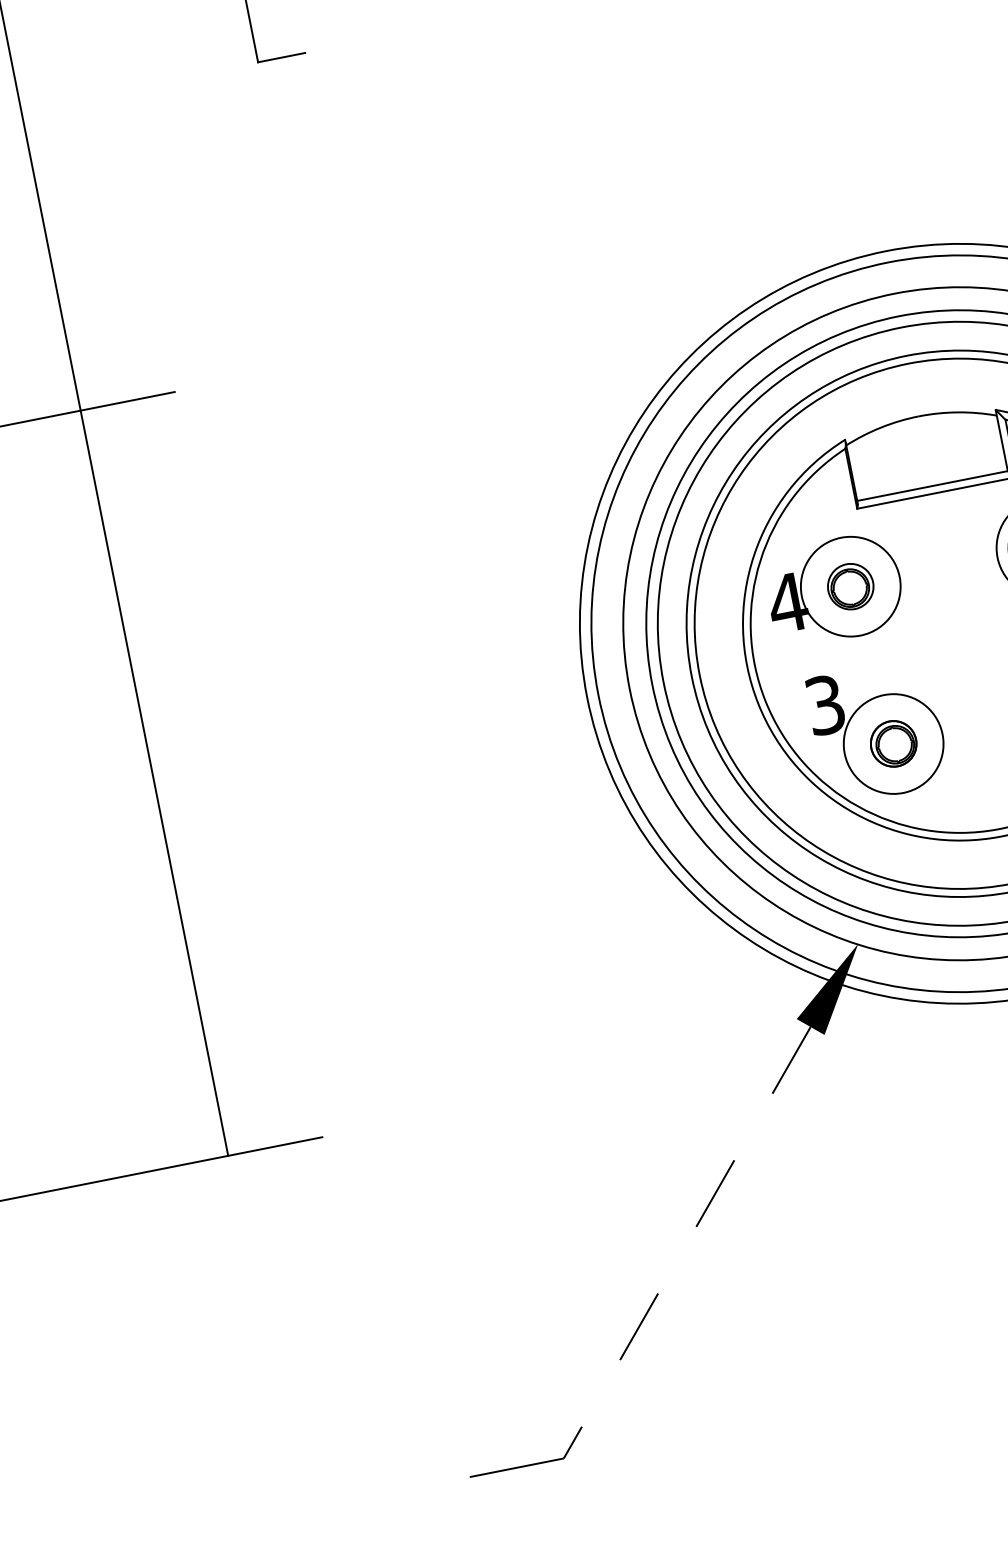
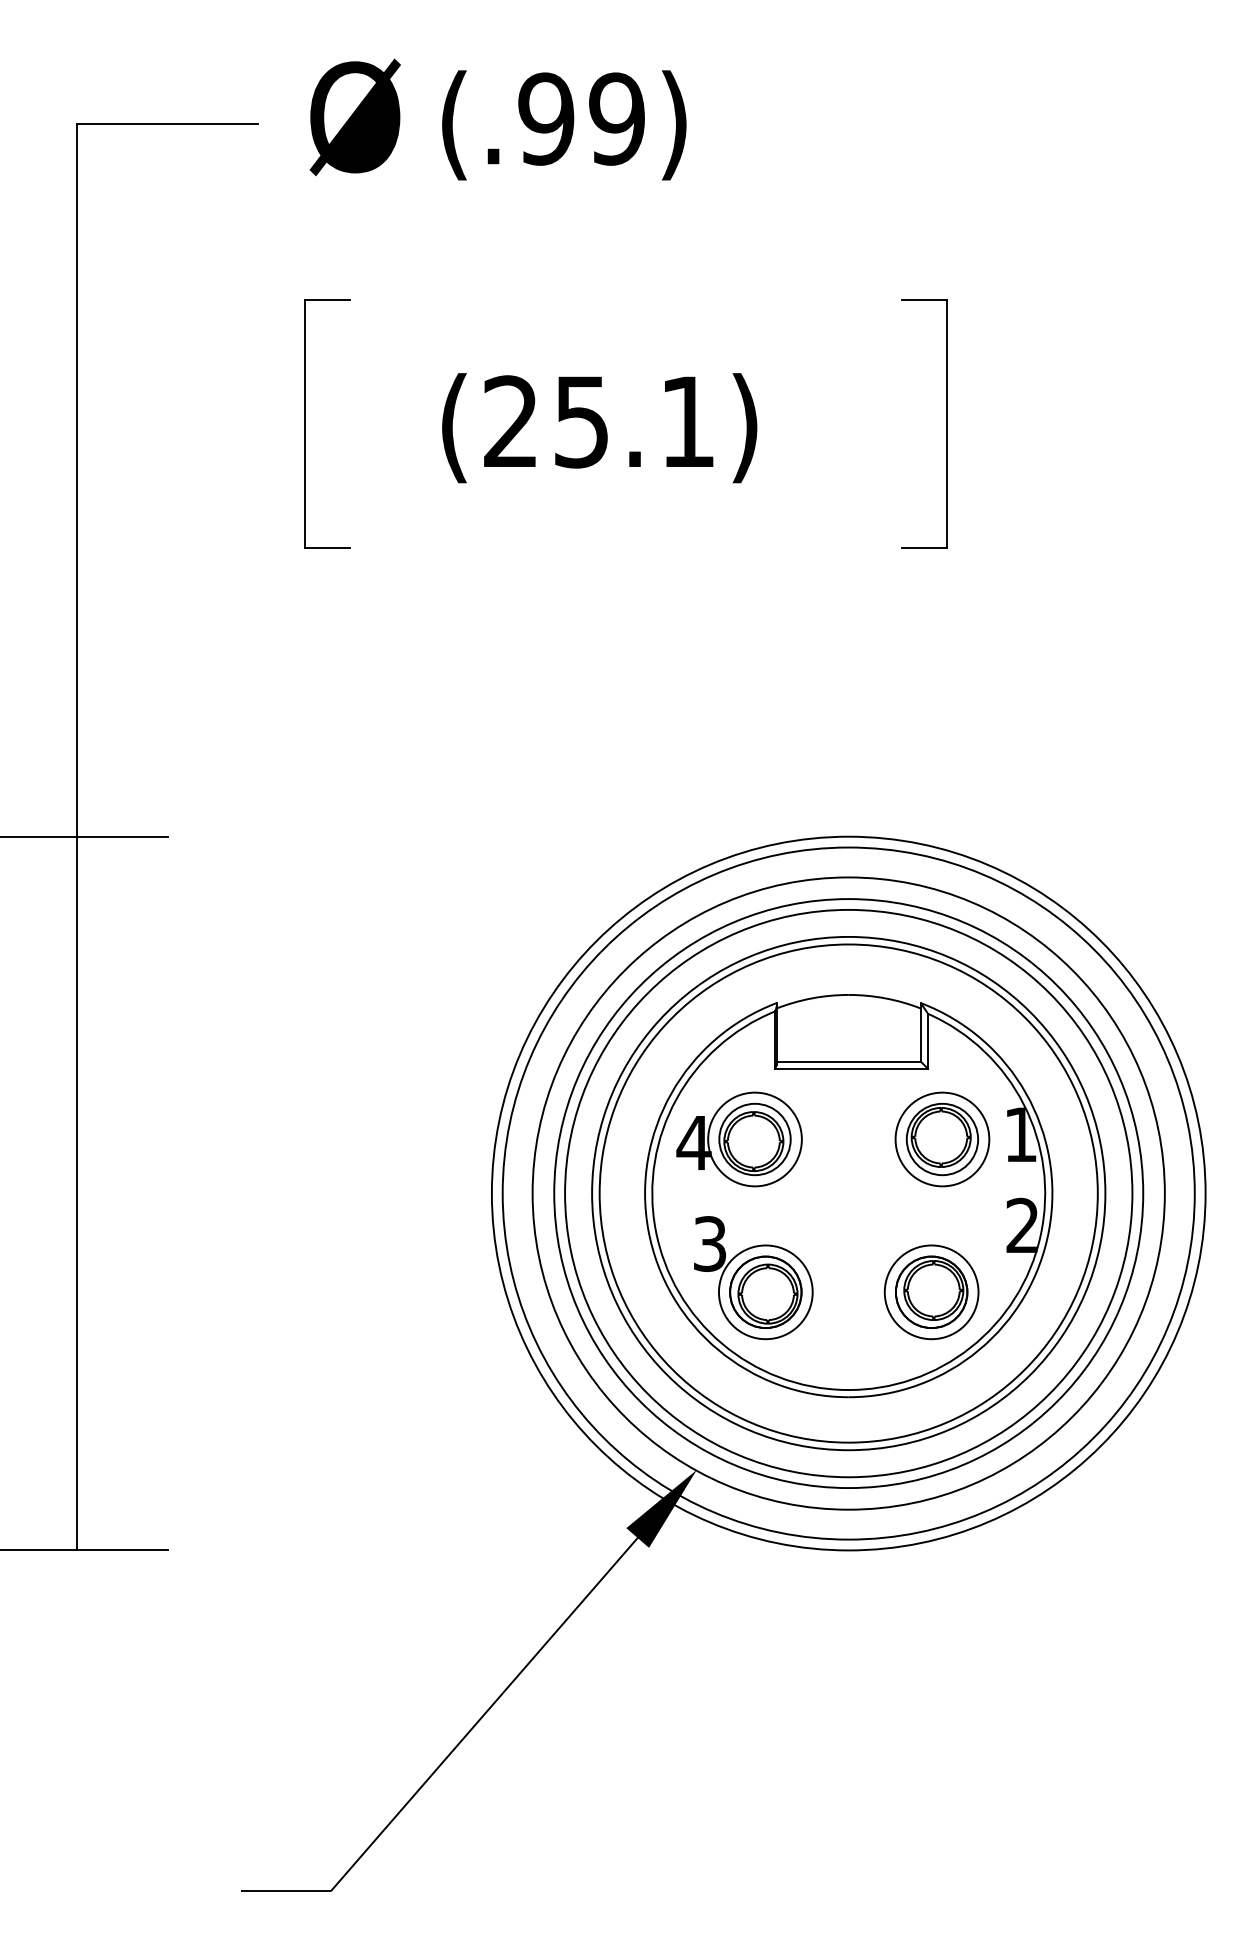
part: (850, 586) -> (754, 1139), size x1.67
part: (893, 743) -> (765, 1291), size x1.67
line: (687, 1243) -> (484, 1714), dashed -> solid

